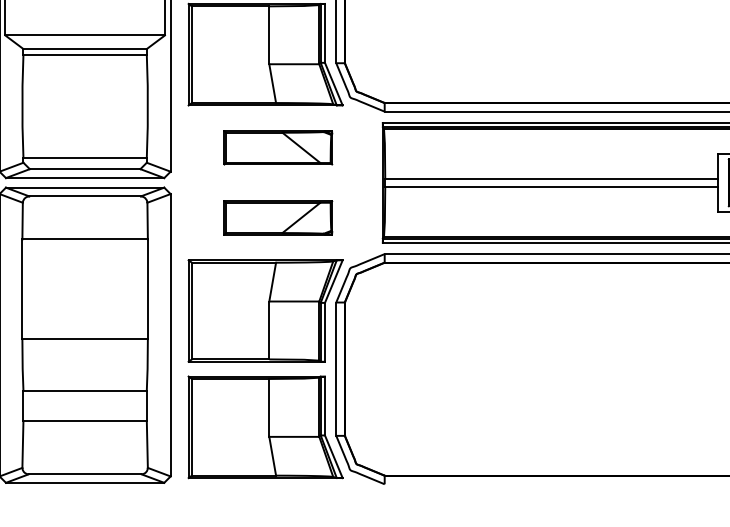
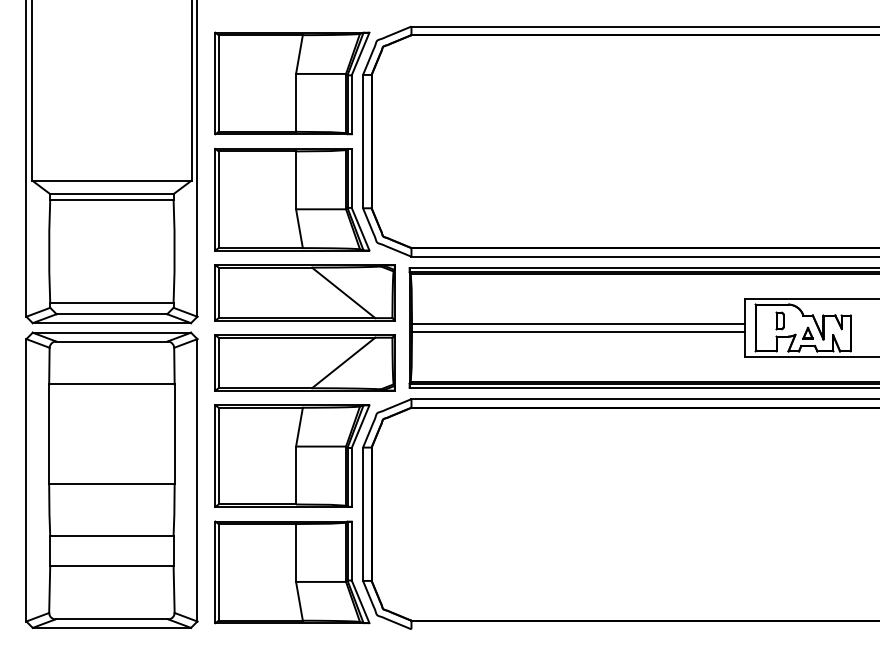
part: (277, 147) -> (304, 292), size x1.67
part: (277, 217) -> (304, 362), size x1.67

